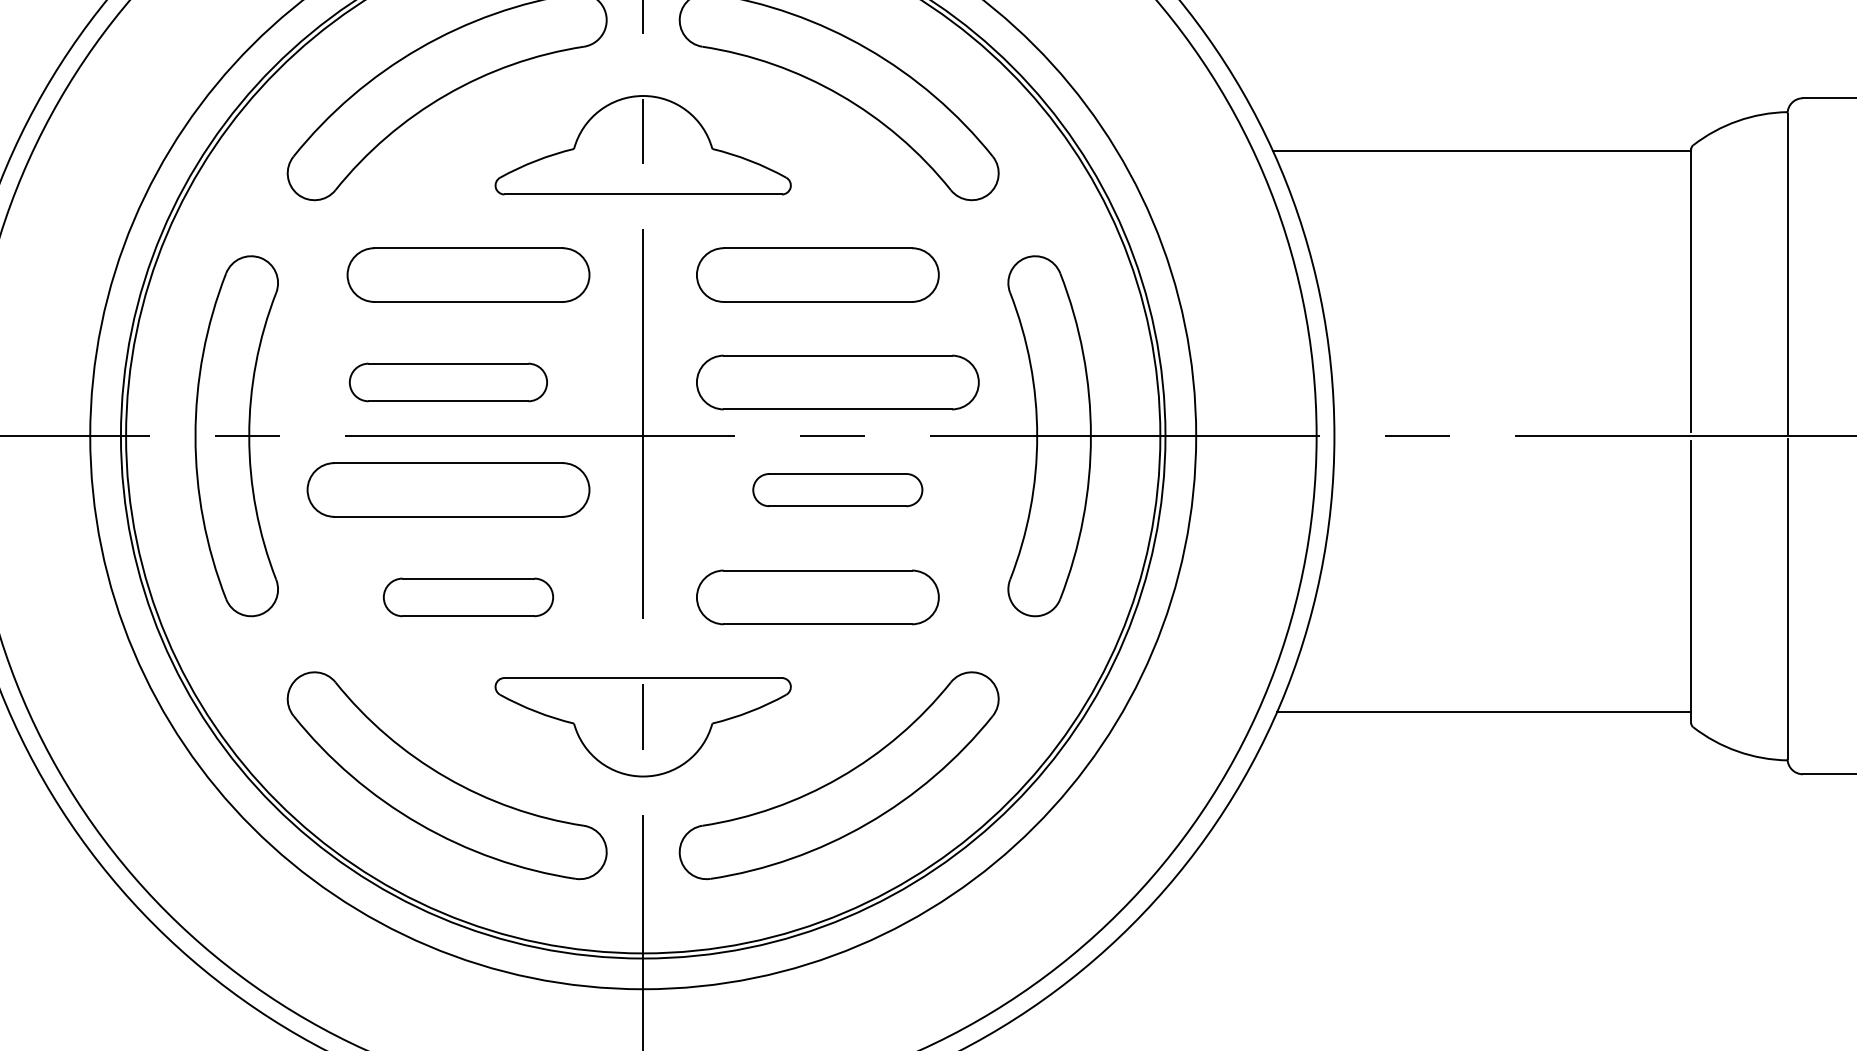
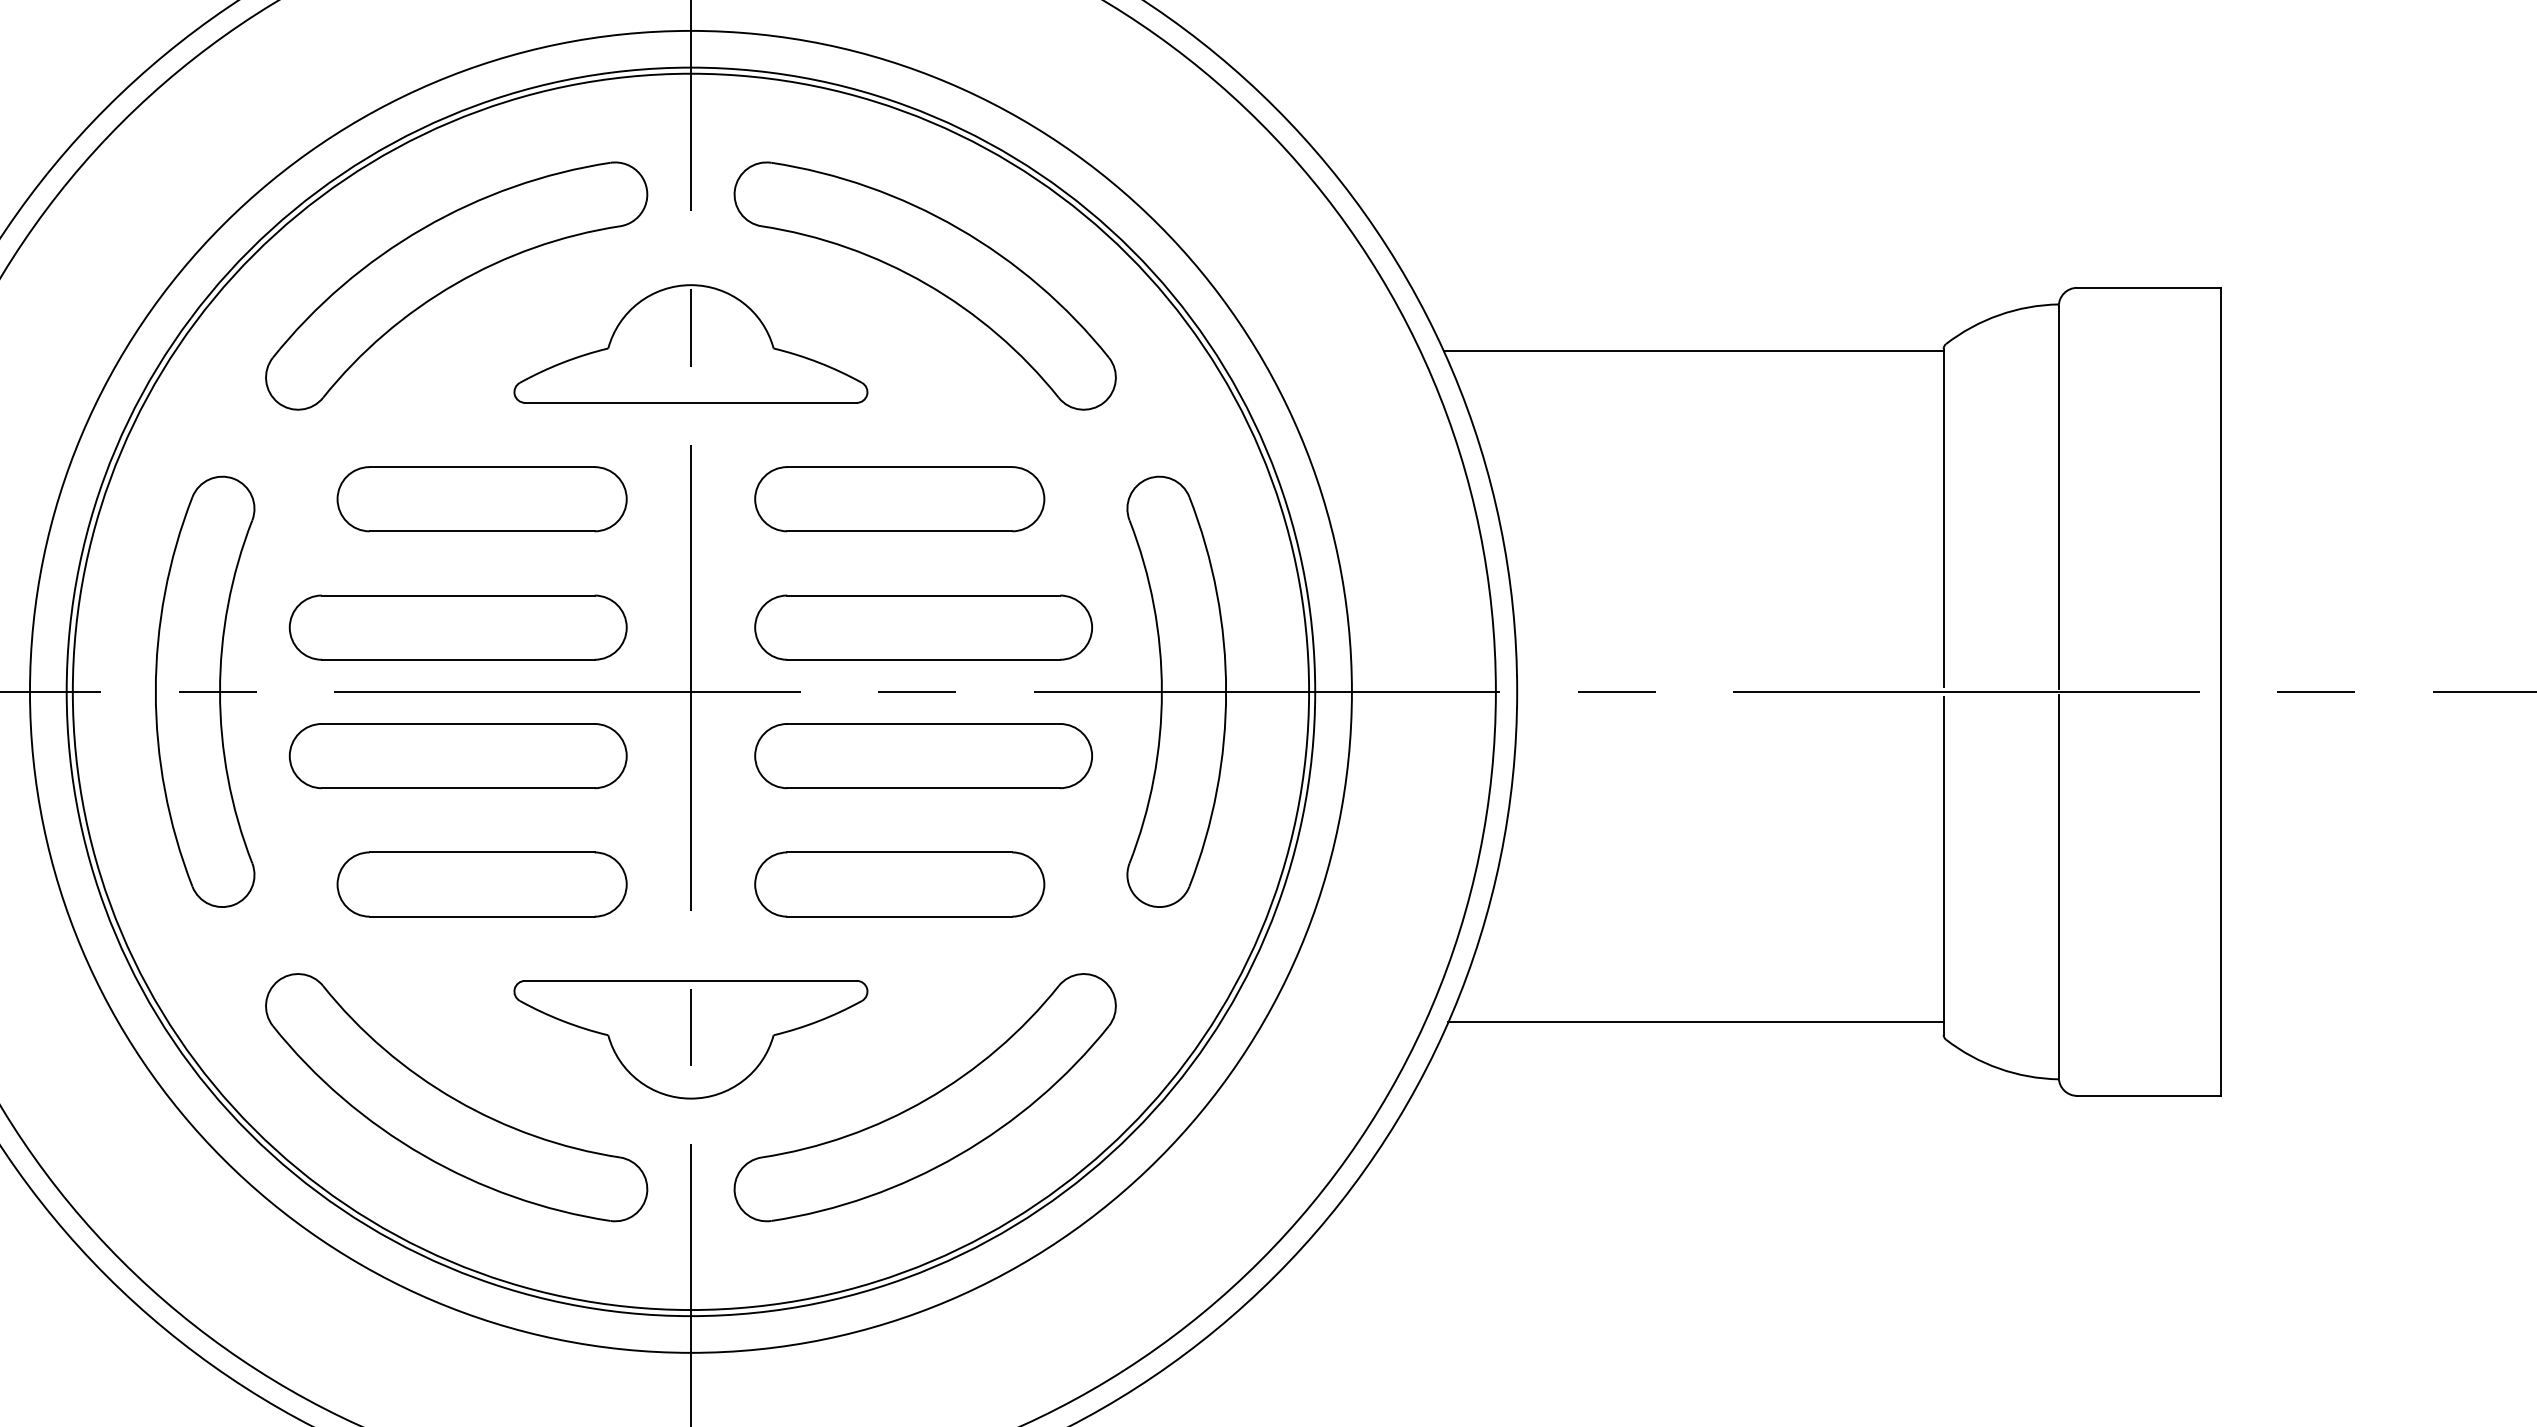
part: (447, 382) -> (457, 627), size x1.43
part: (837, 490) -> (923, 756), size x1.67
part: (467, 597) -> (481, 884), size x1.43

